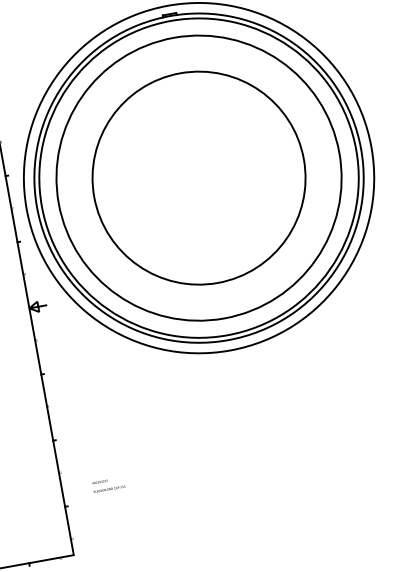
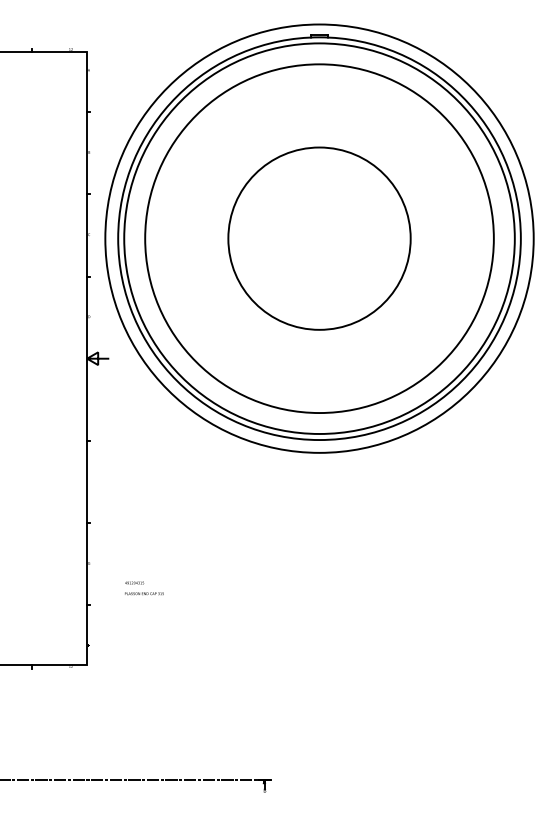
circle: (199, 178) -> (319, 238), size x0.7

